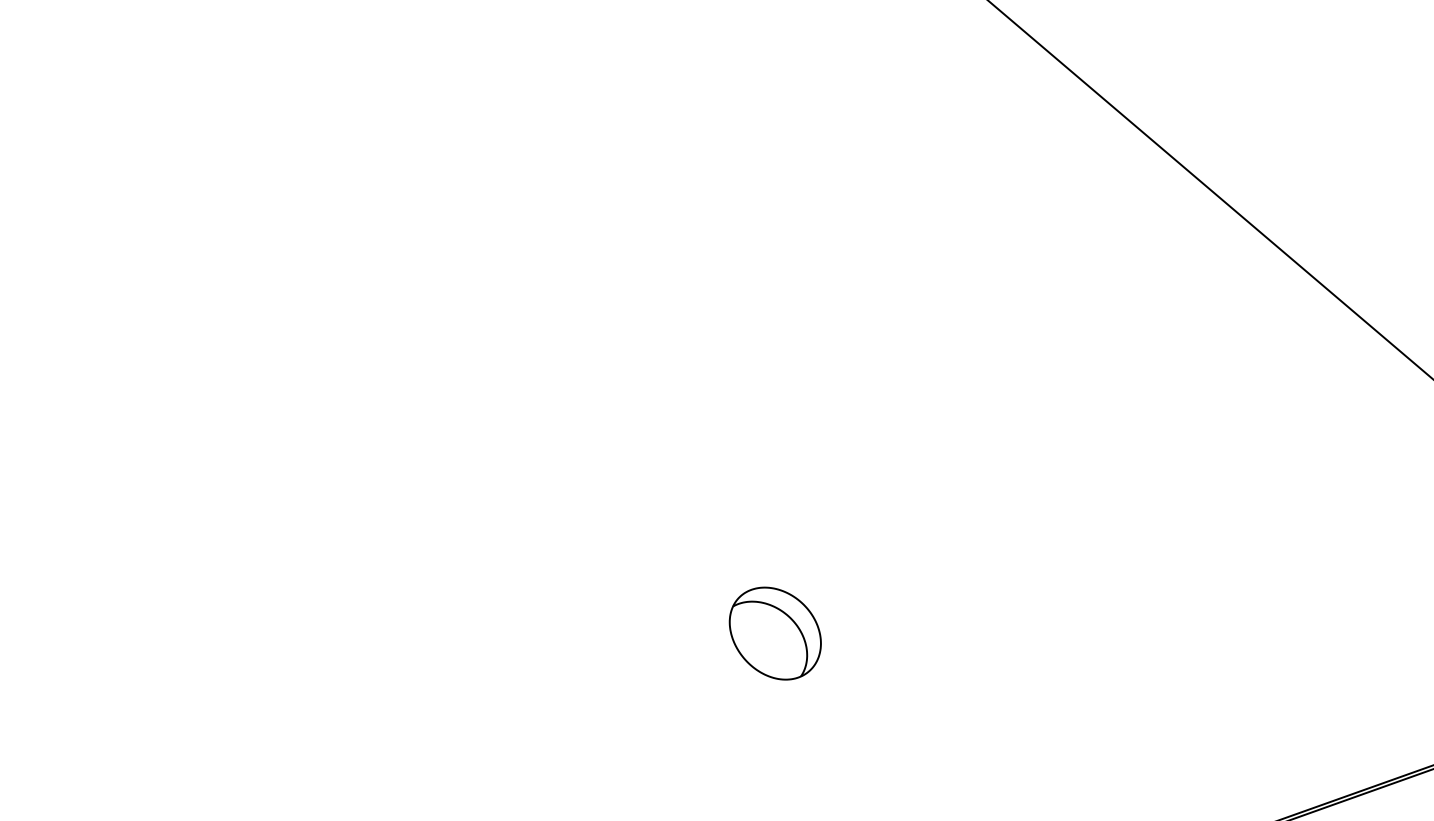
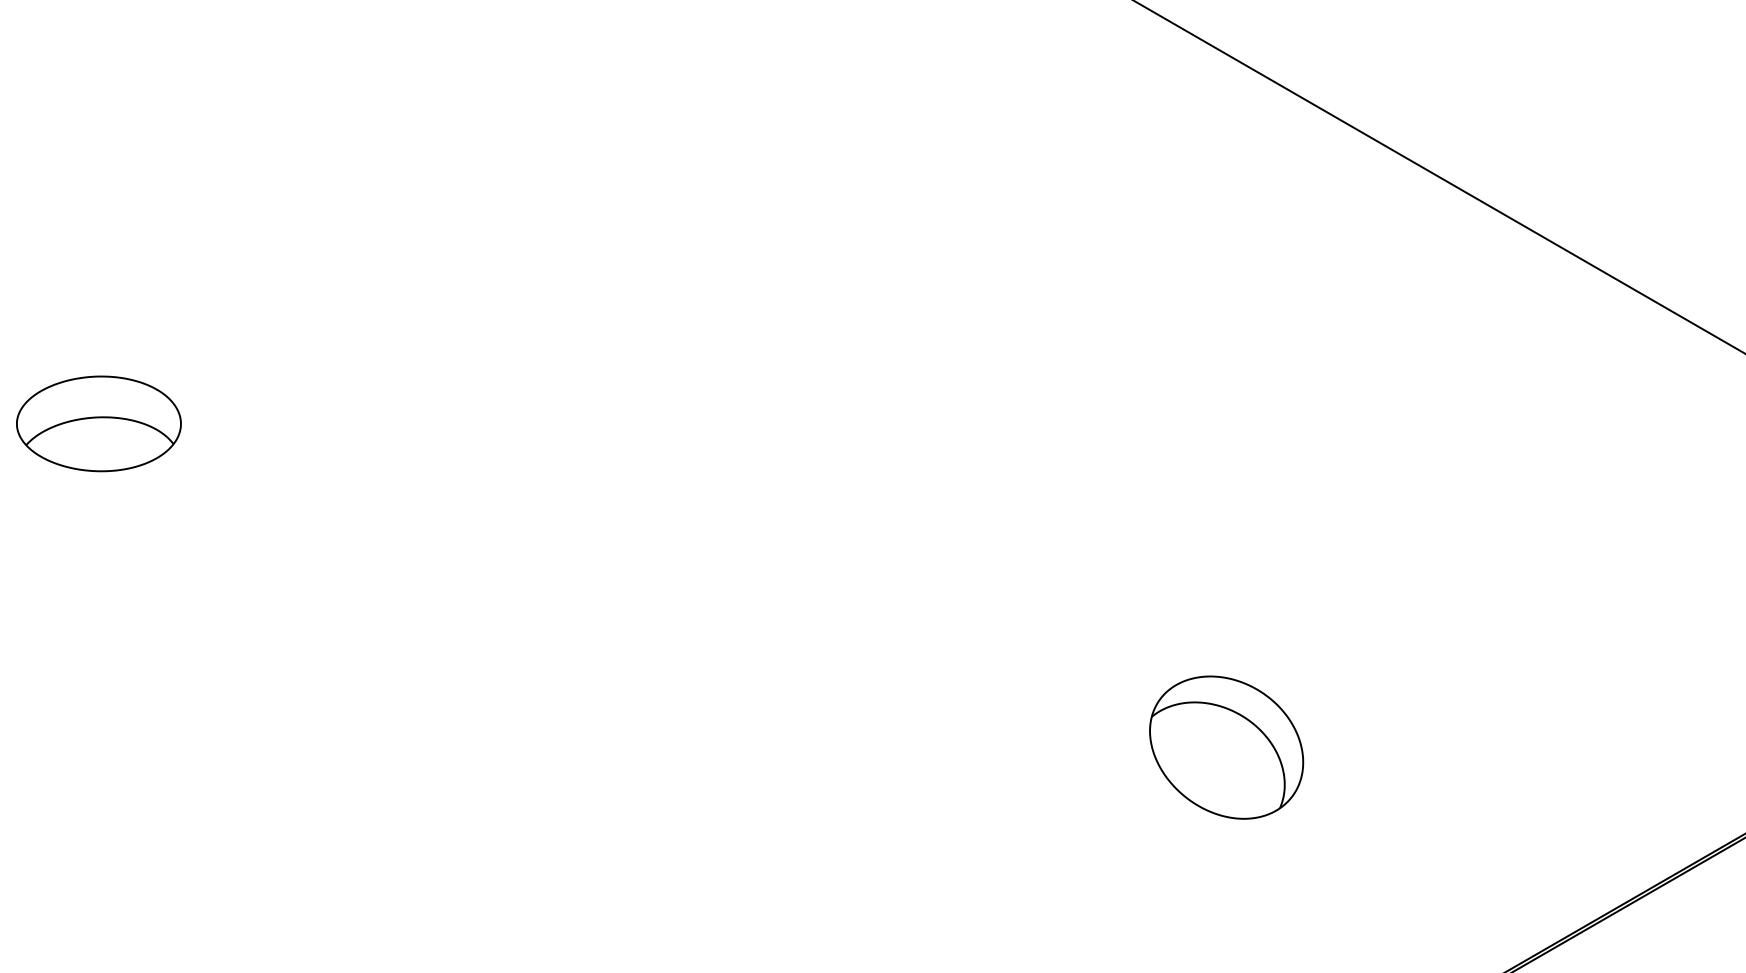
part: (774, 633) -> (1226, 747), size x1.67

